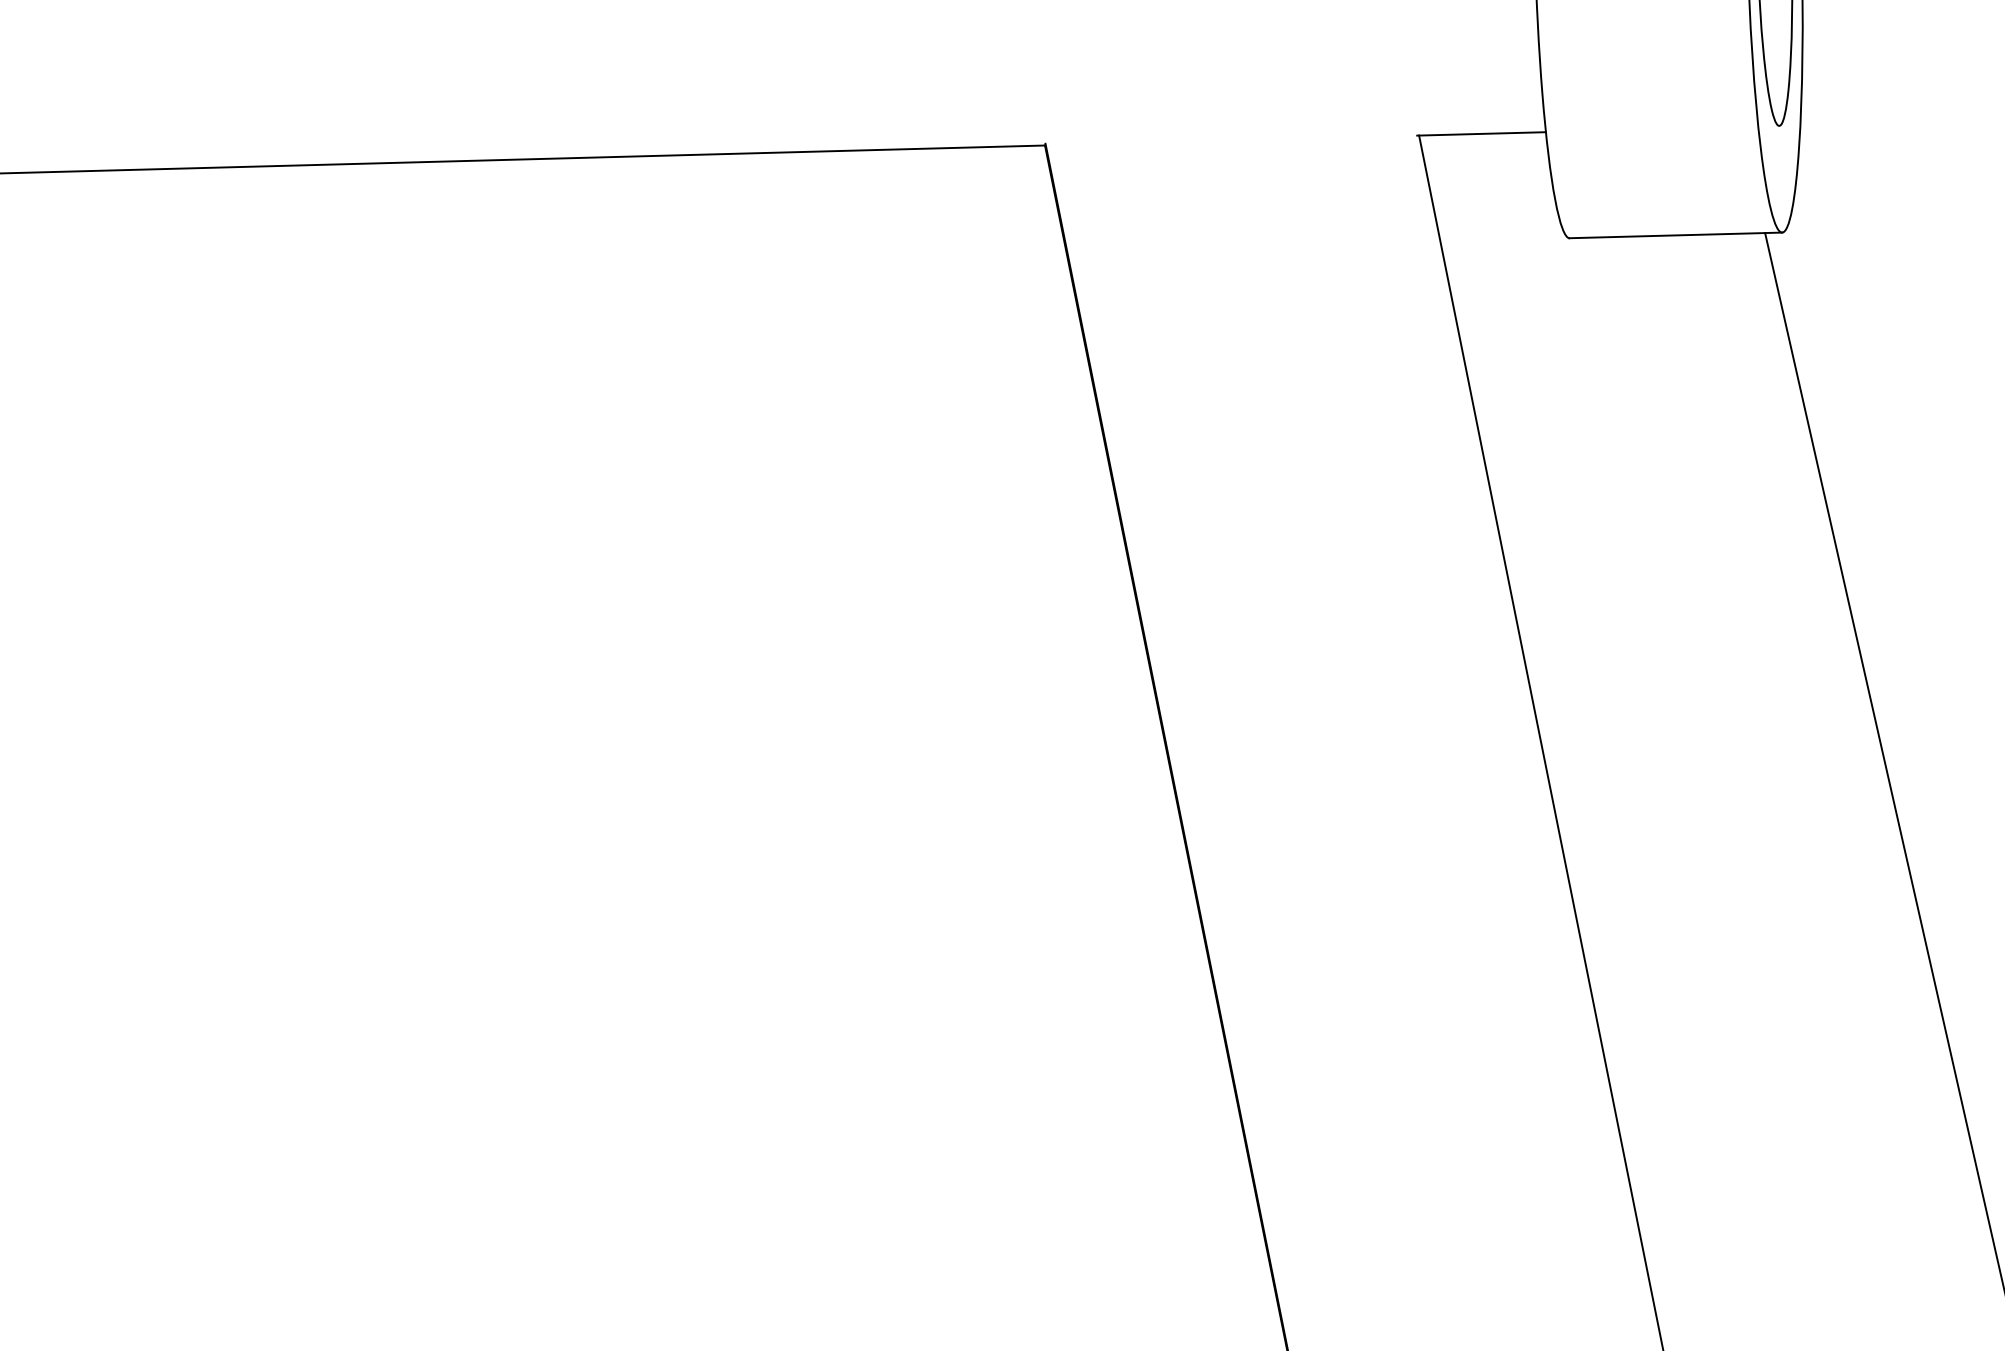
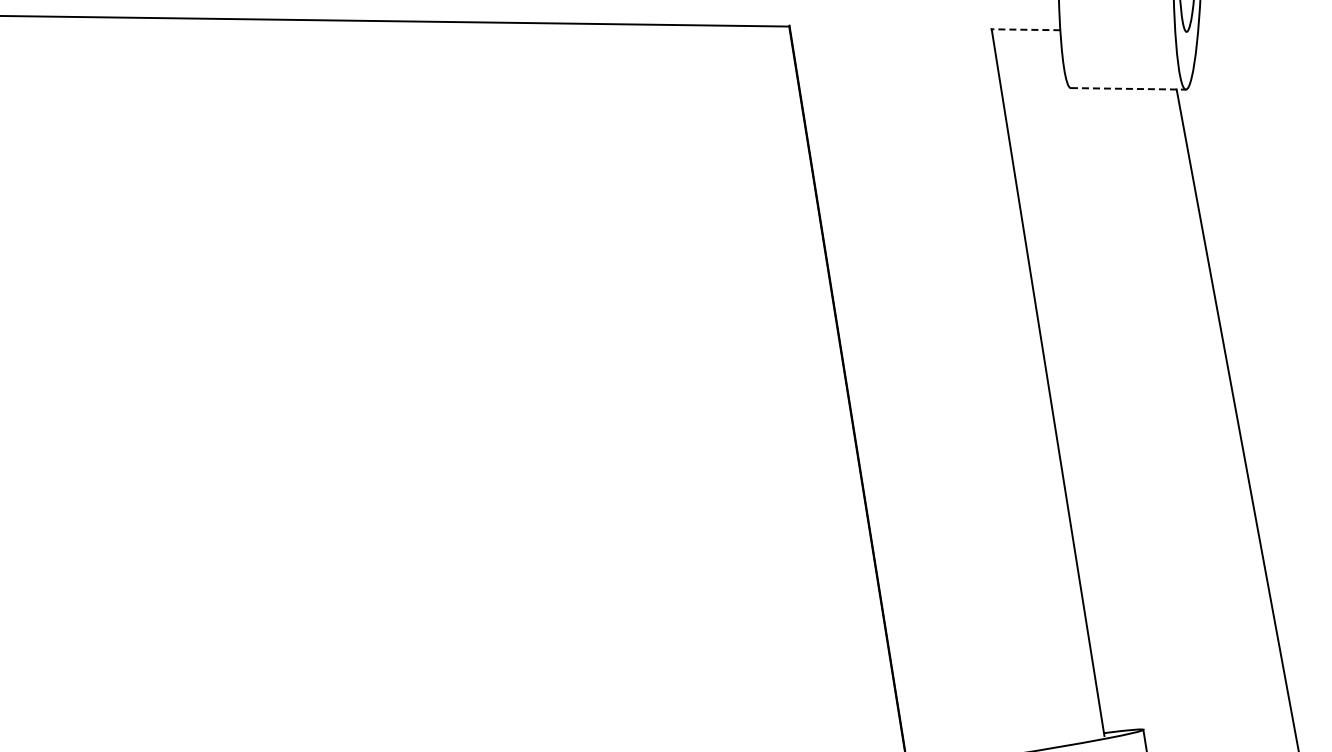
line: (1481, 133) -> (1025, 29), solid -> dashed
line: (1676, 234) -> (1128, 88), solid -> dashed

